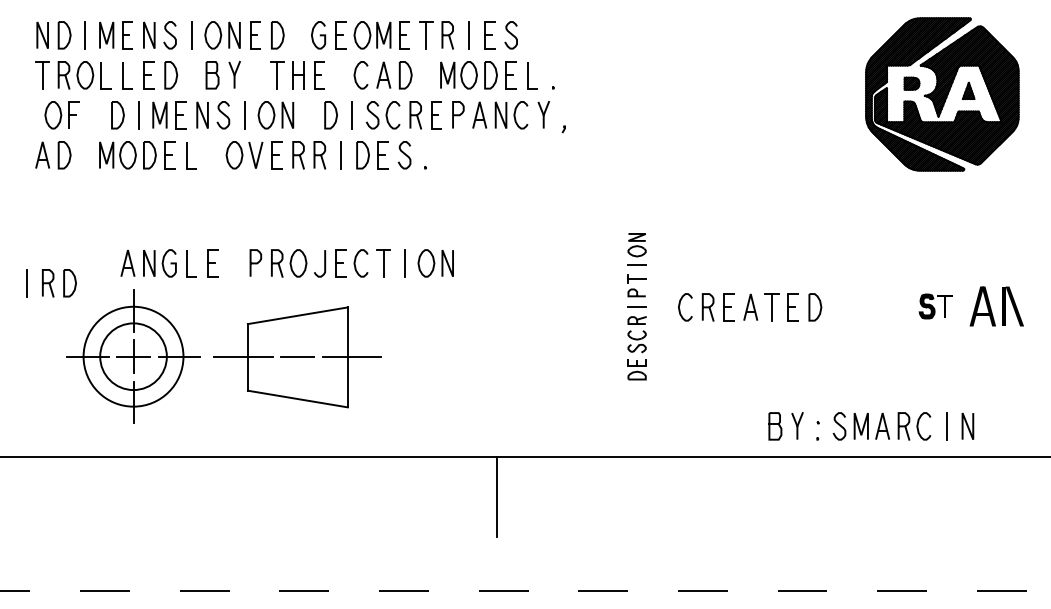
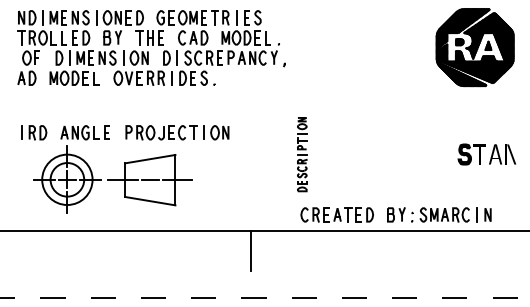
part: (52, 282) -> (34, 132), moved
part: (637, 306) -> (302, 154), moved
part: (748, 306) -> (336, 214), moved
part: (935, 306) -> (471, 154), size x1.67

